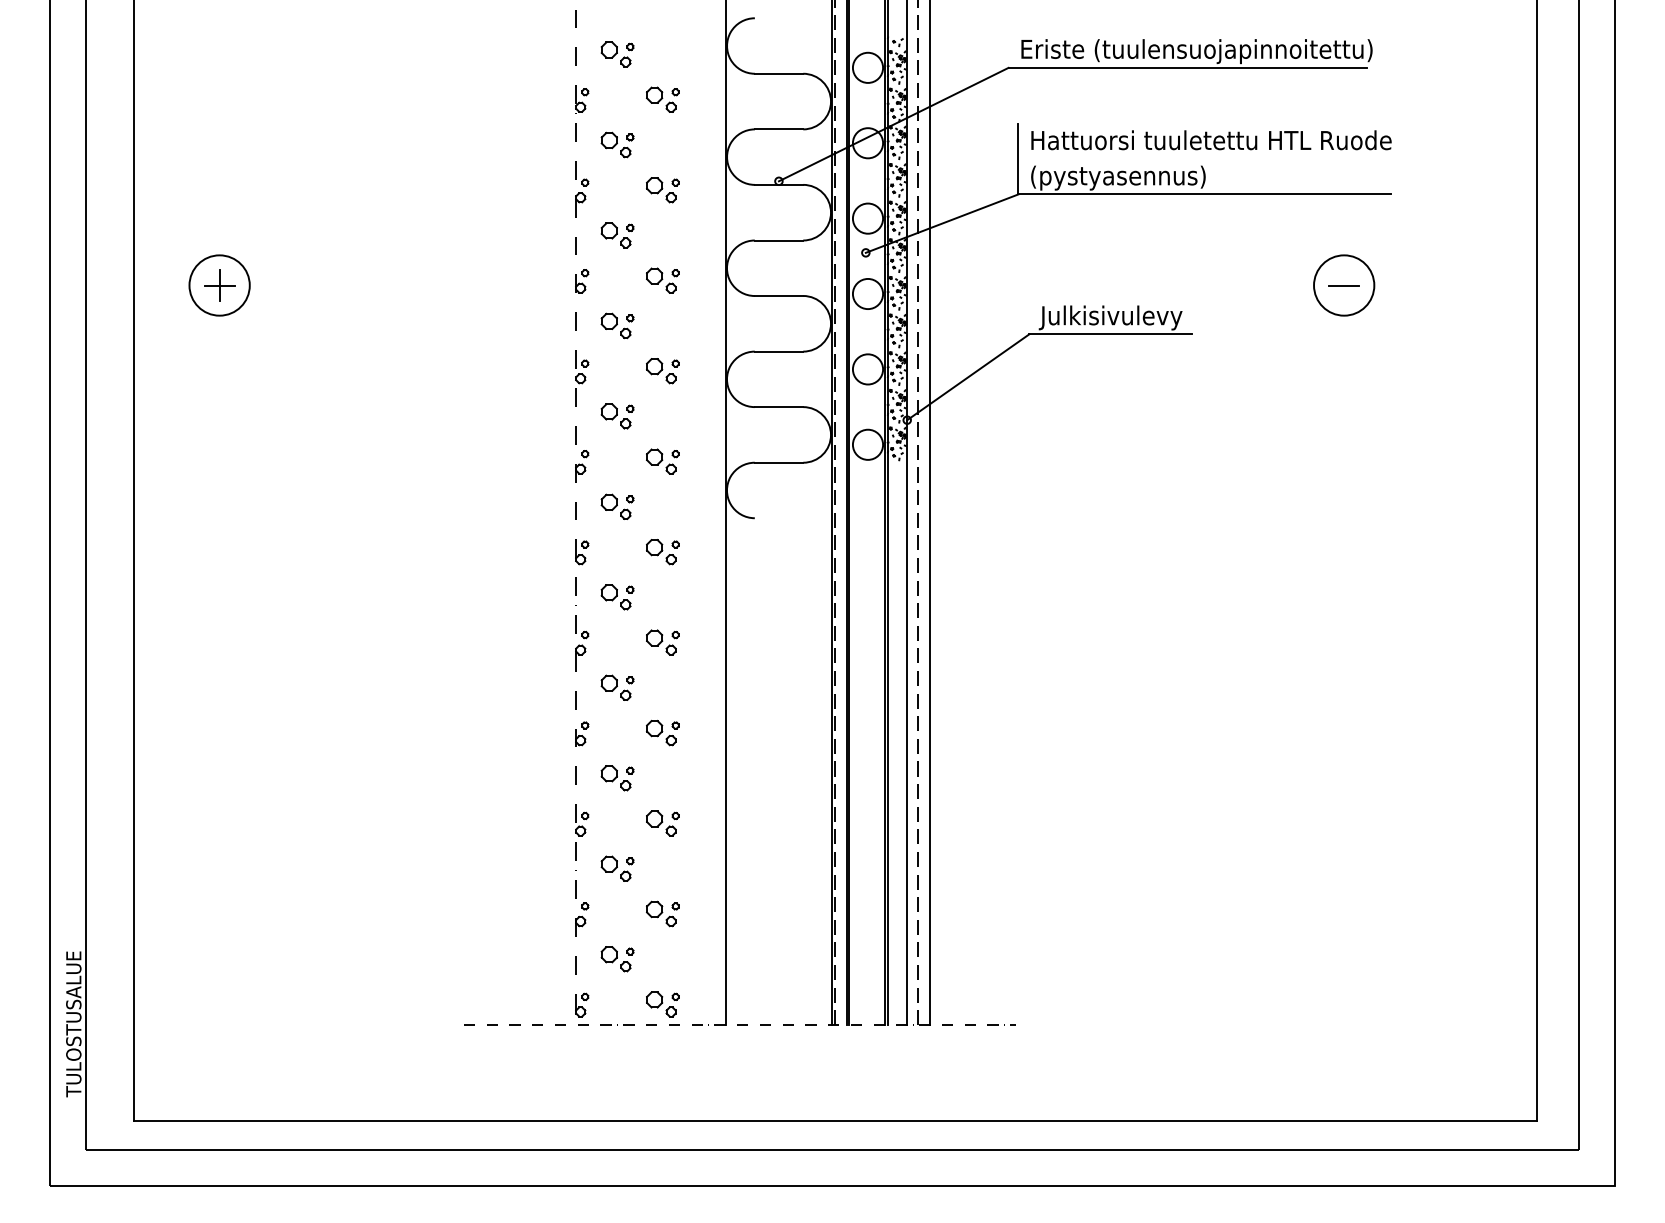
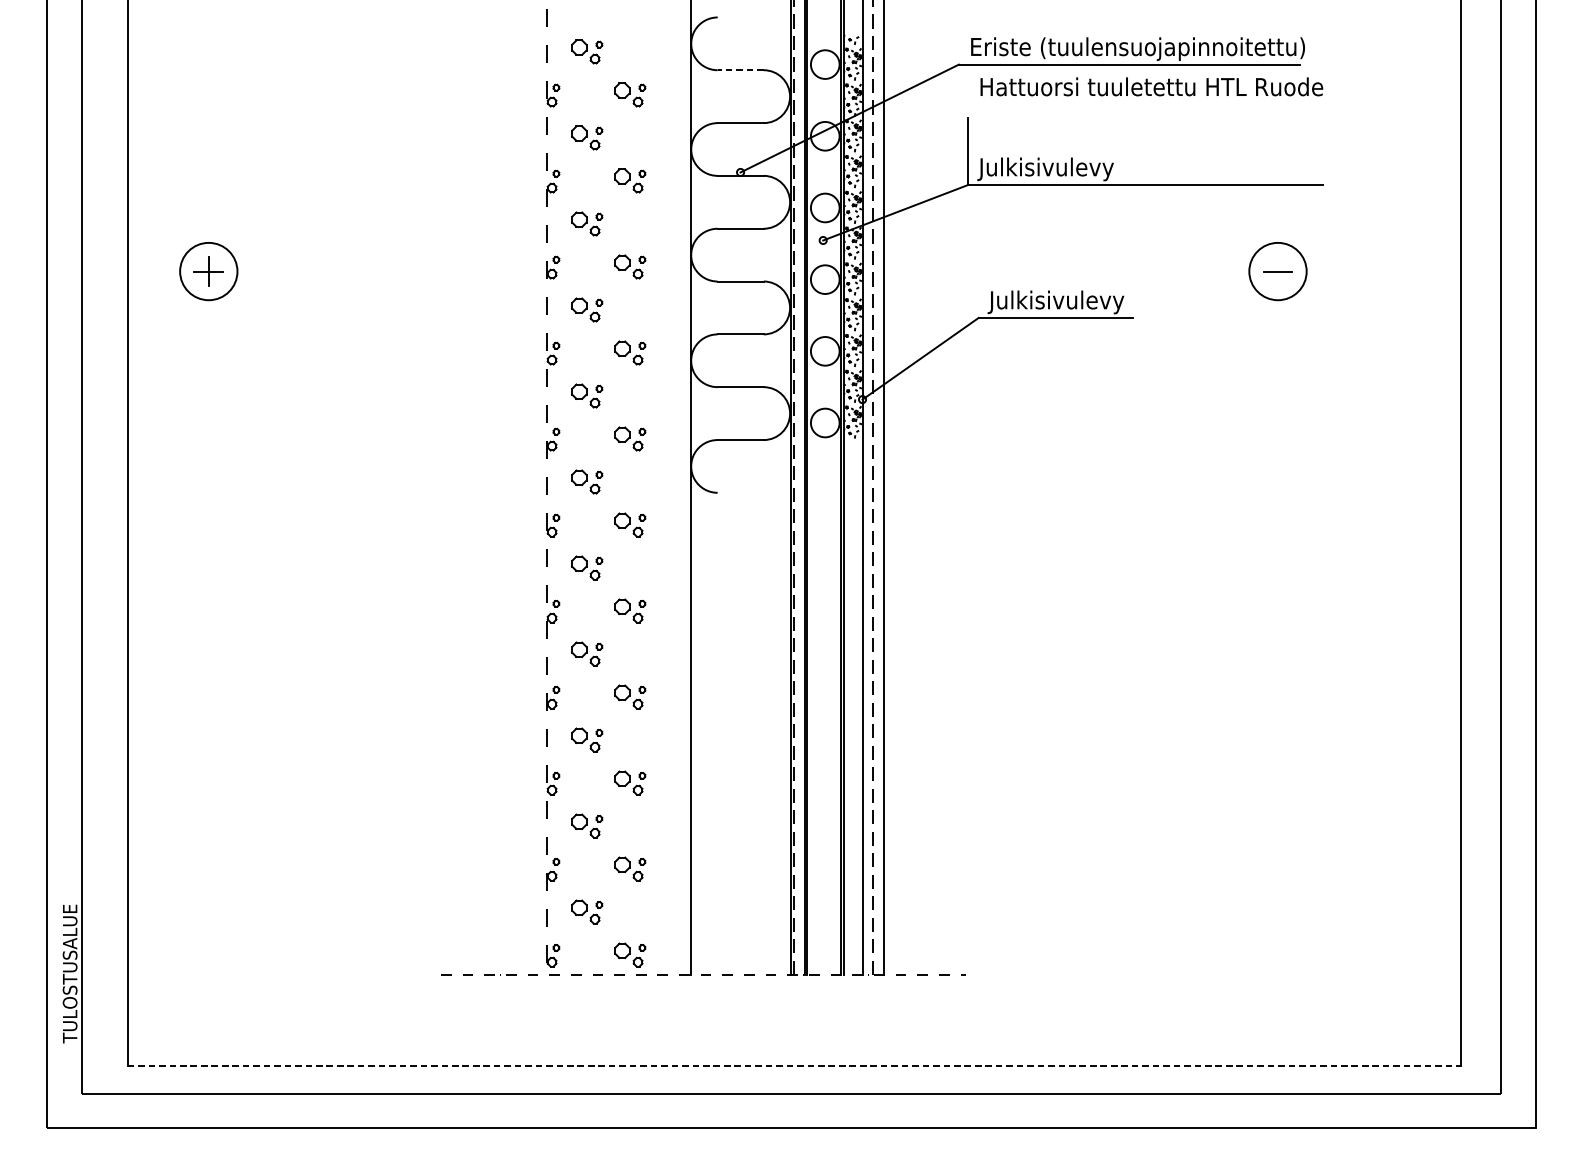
line: (778, 73) -> (740, 69), solid -> dashed
text: (1211, 140) -> (1151, 87), moved
text: (1116, 177) -> (1061, 168), (pystyasennus) -> Julkisivulevy
line: (836, 1120) -> (795, 1065), solid -> dashed

